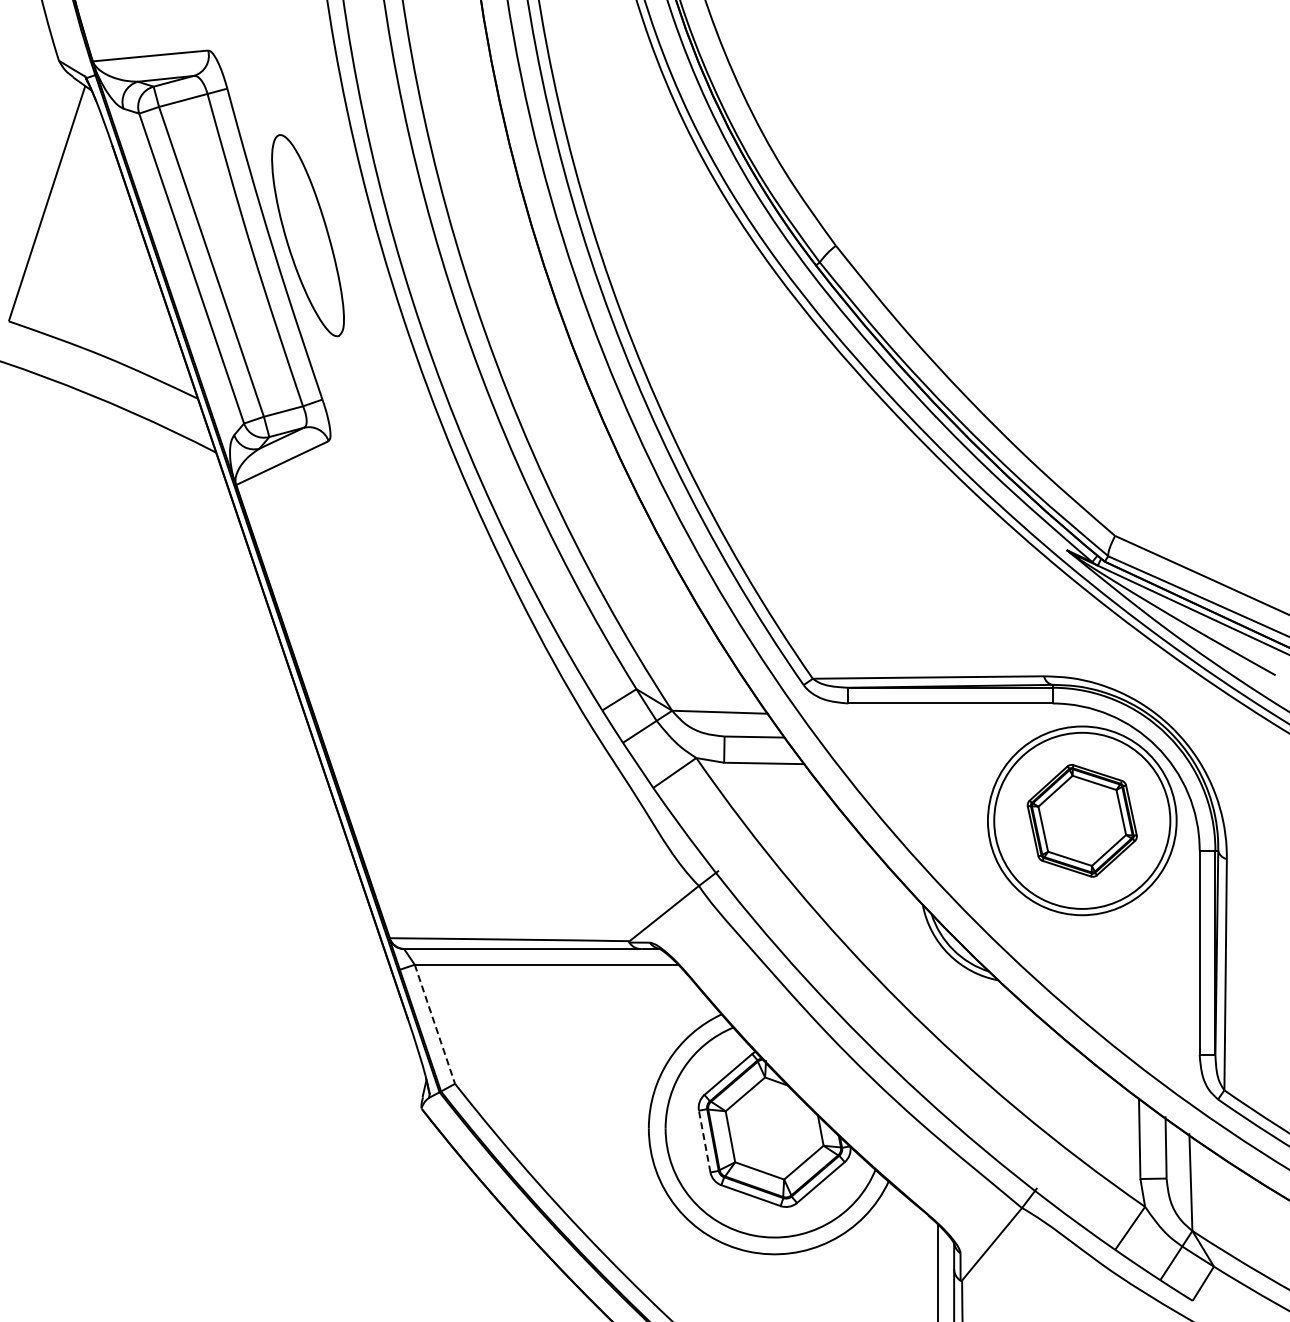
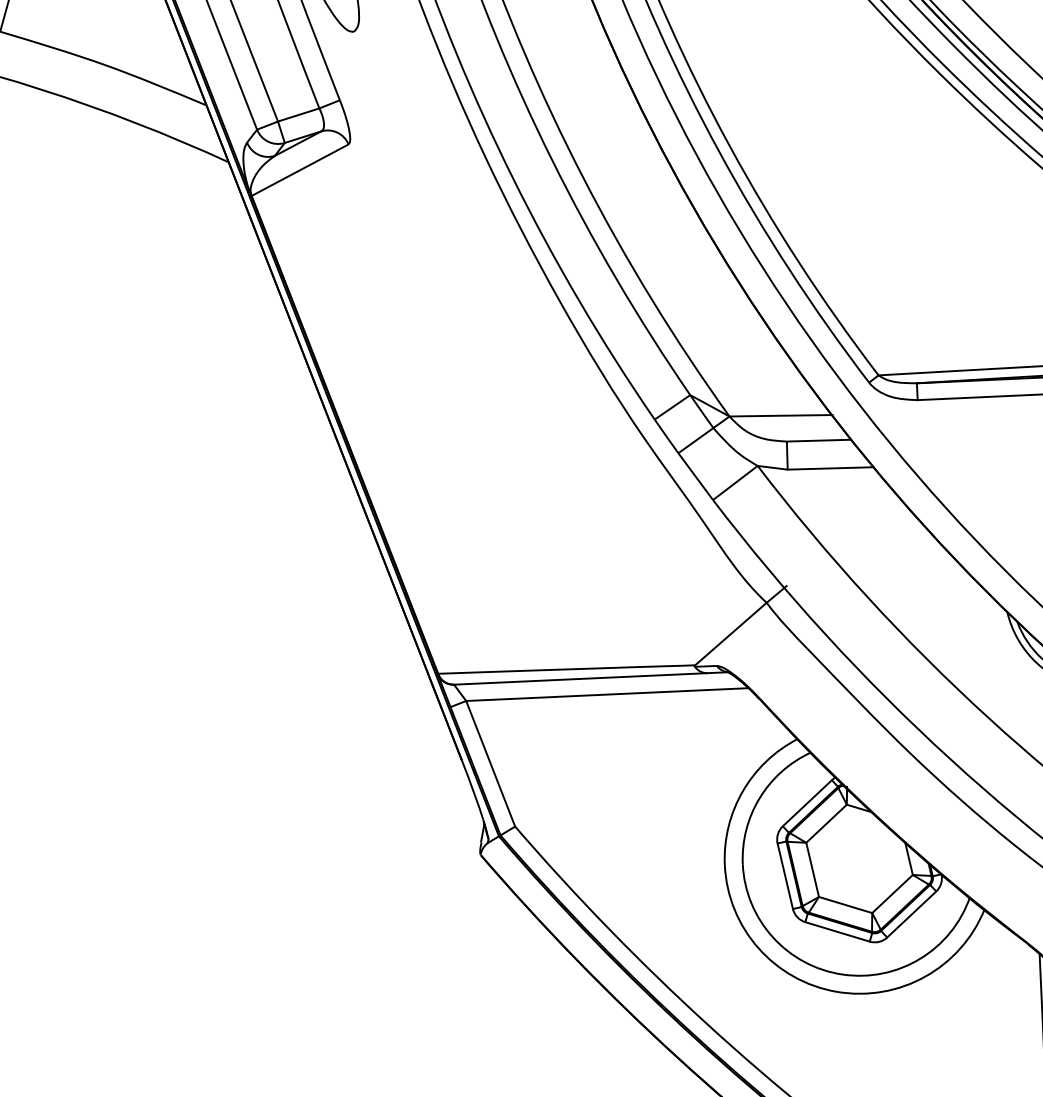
line: (434, 1024) -> (490, 764), dashed -> solid
line: (704, 1141) -> (785, 876), dashed -> solid

